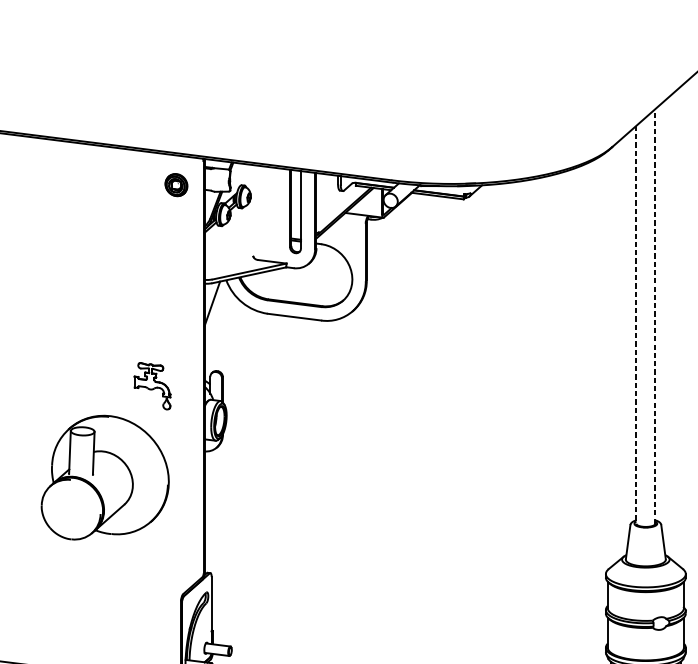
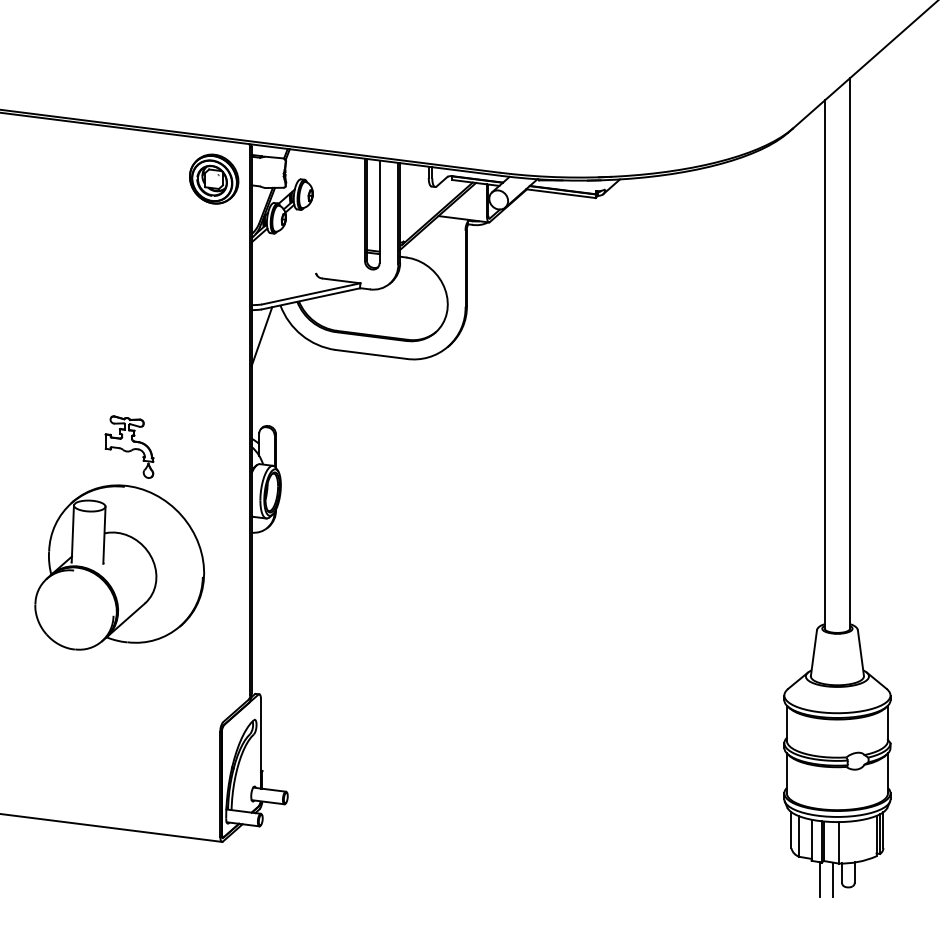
part: (176, 184) -> (214, 178), size x1.67
line: (655, 315) -> (850, 352), dashed -> solid
line: (636, 325) -> (824, 365), dashed -> solid
part: (152, 385) -> (129, 446), moved

